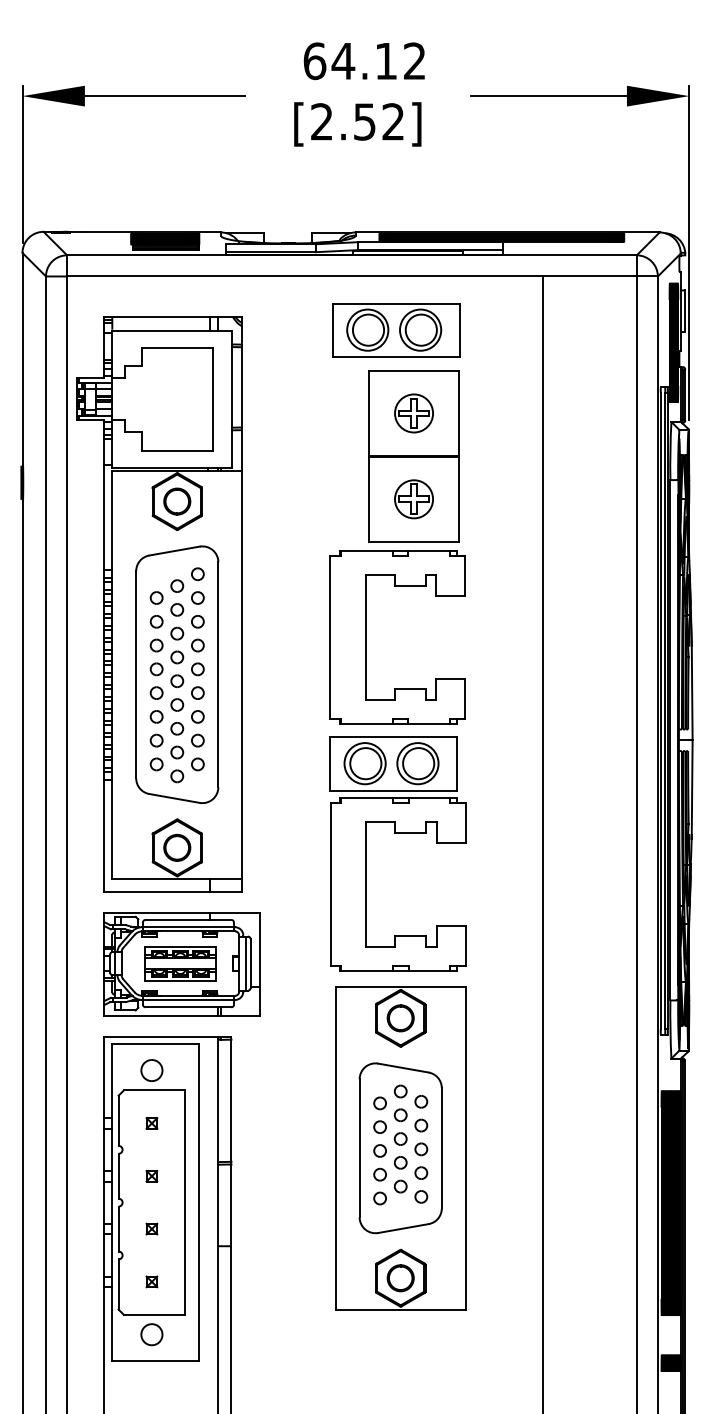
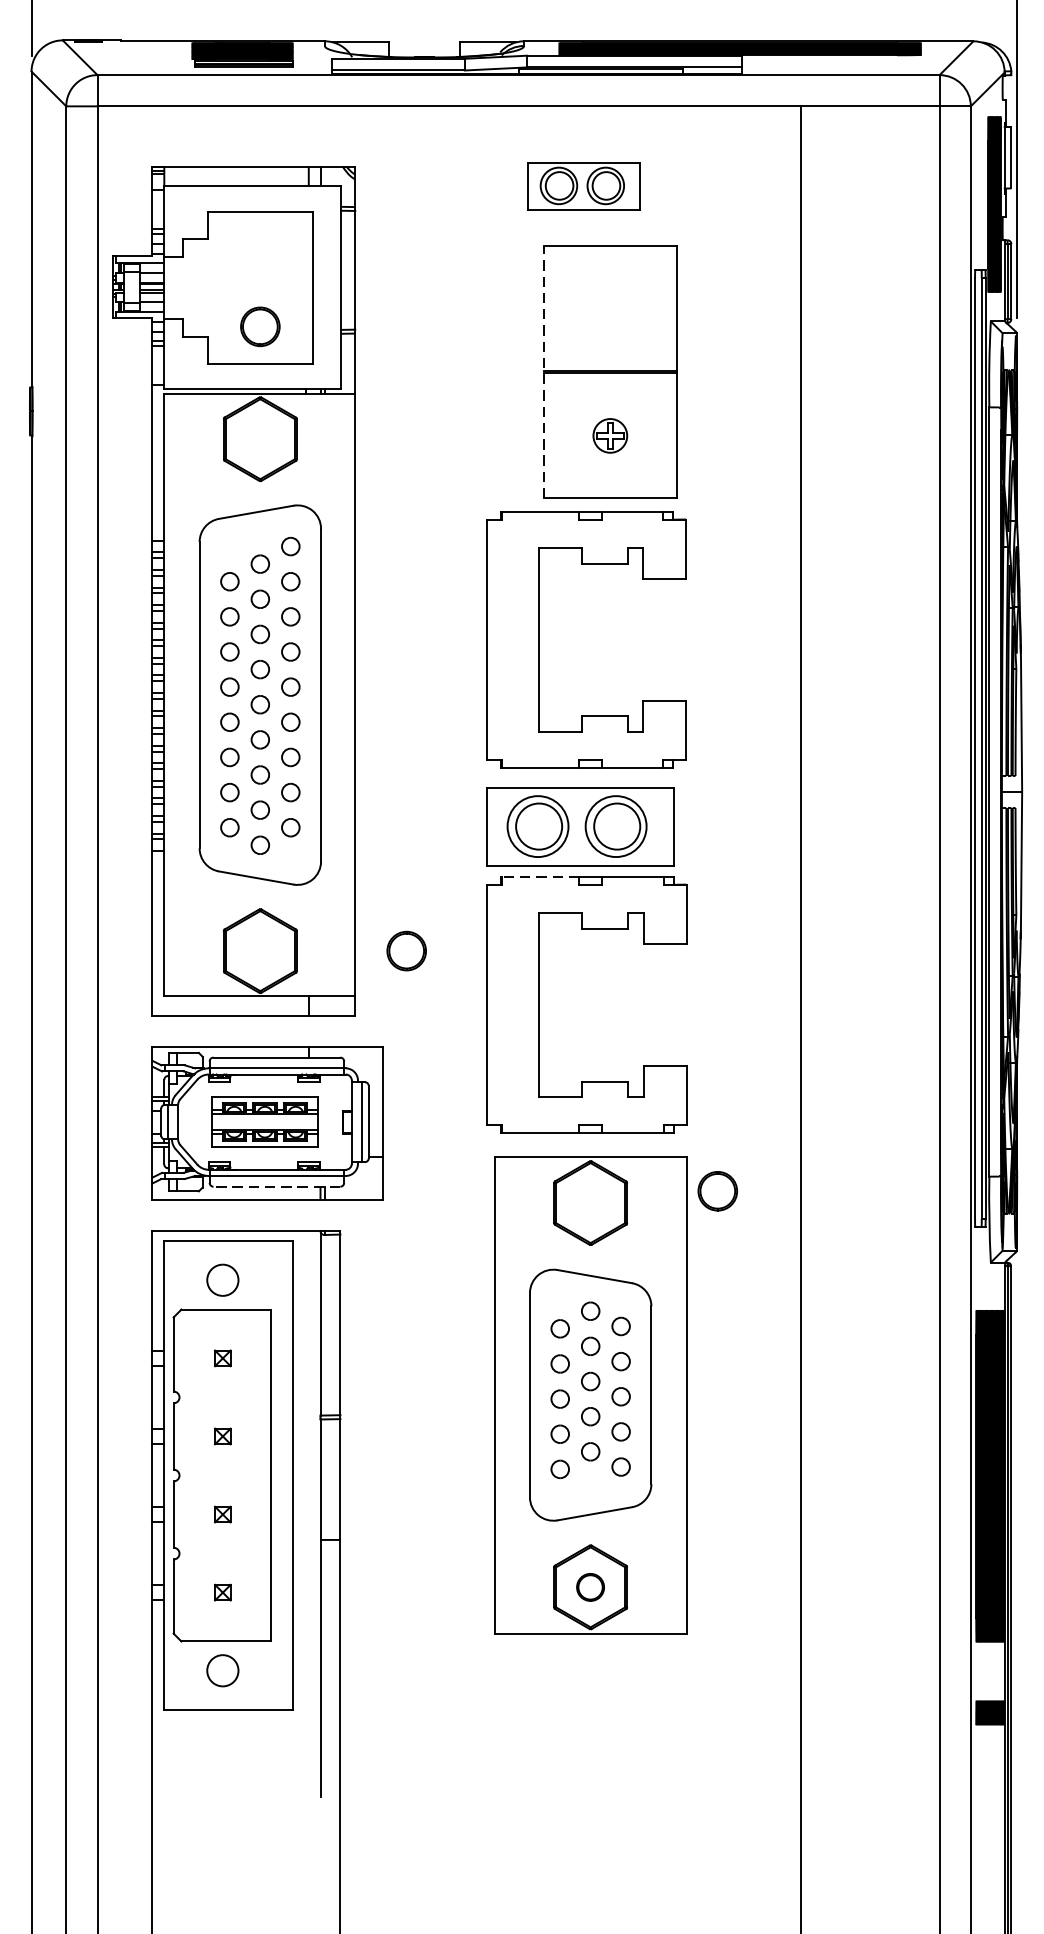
part: (396, 330) -> (584, 186), size x0.6
part: (413, 413) -> (609, 308), removed
line: (369, 455) -> (544, 371), solid -> dashed
part: (413, 499) -> (609, 436), size x0.6
part: (177, 501) -> (260, 326), moved
line: (366, 798) -> (540, 878), solid -> dashed
part: (177, 847) -> (407, 950), moved
line: (188, 1007) -> (276, 1187), solid -> dashed
part: (400, 1018) -> (717, 1191), moved
part: (400, 1278) -> (590, 1587), size x0.7

